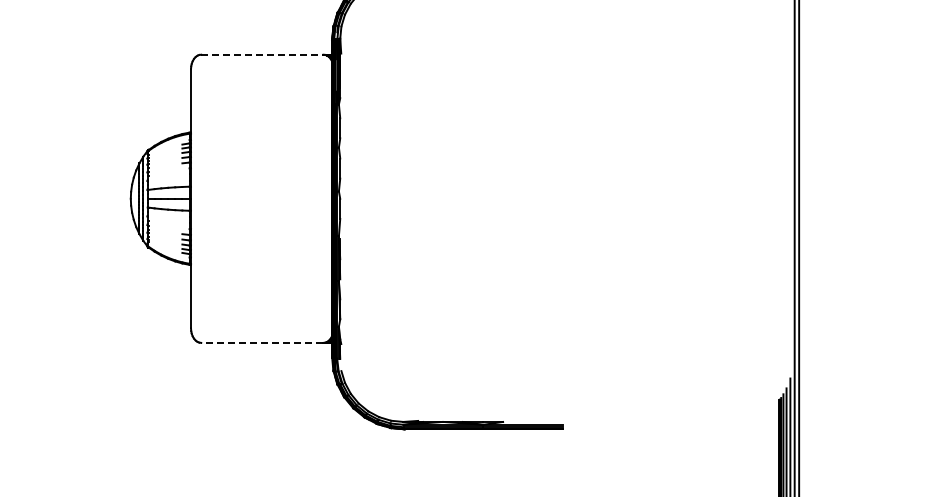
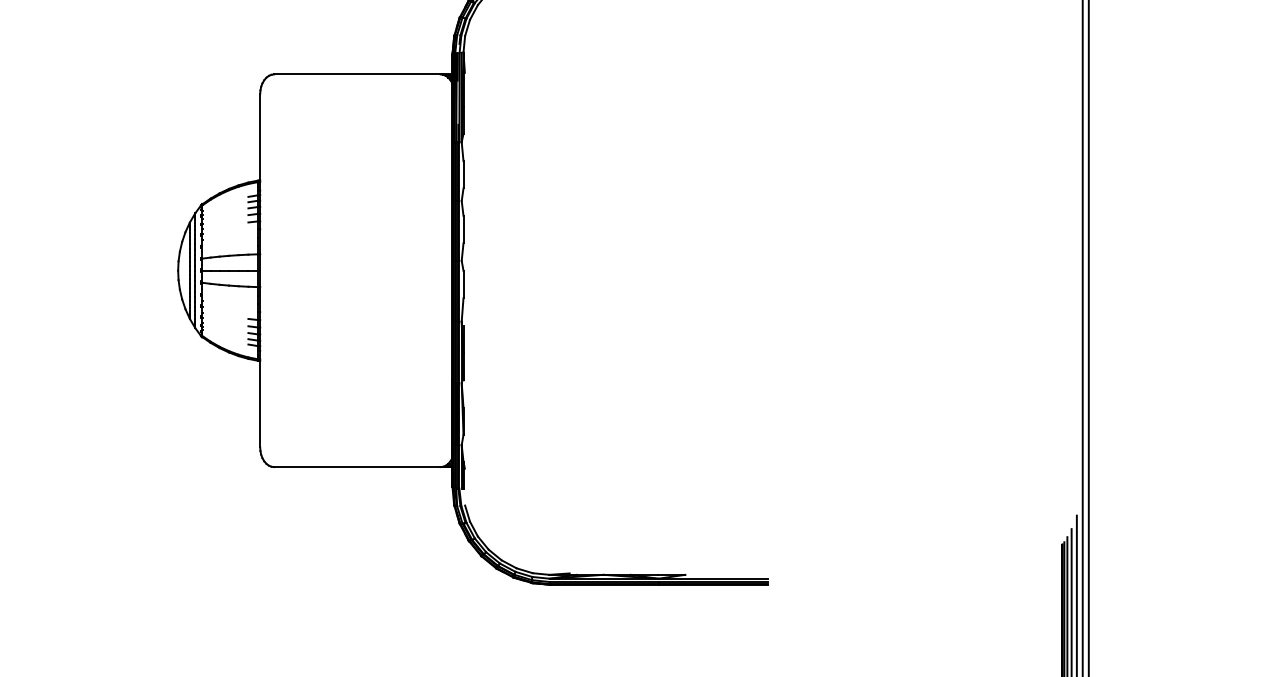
line: (262, 54) -> (357, 74), dashed -> solid
line: (261, 342) -> (356, 466), dashed -> solid

